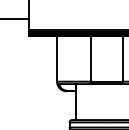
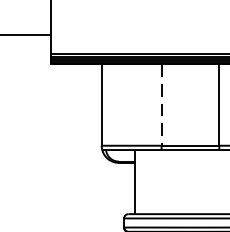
line: (90, 58) -> (161, 104), solid -> dashed

